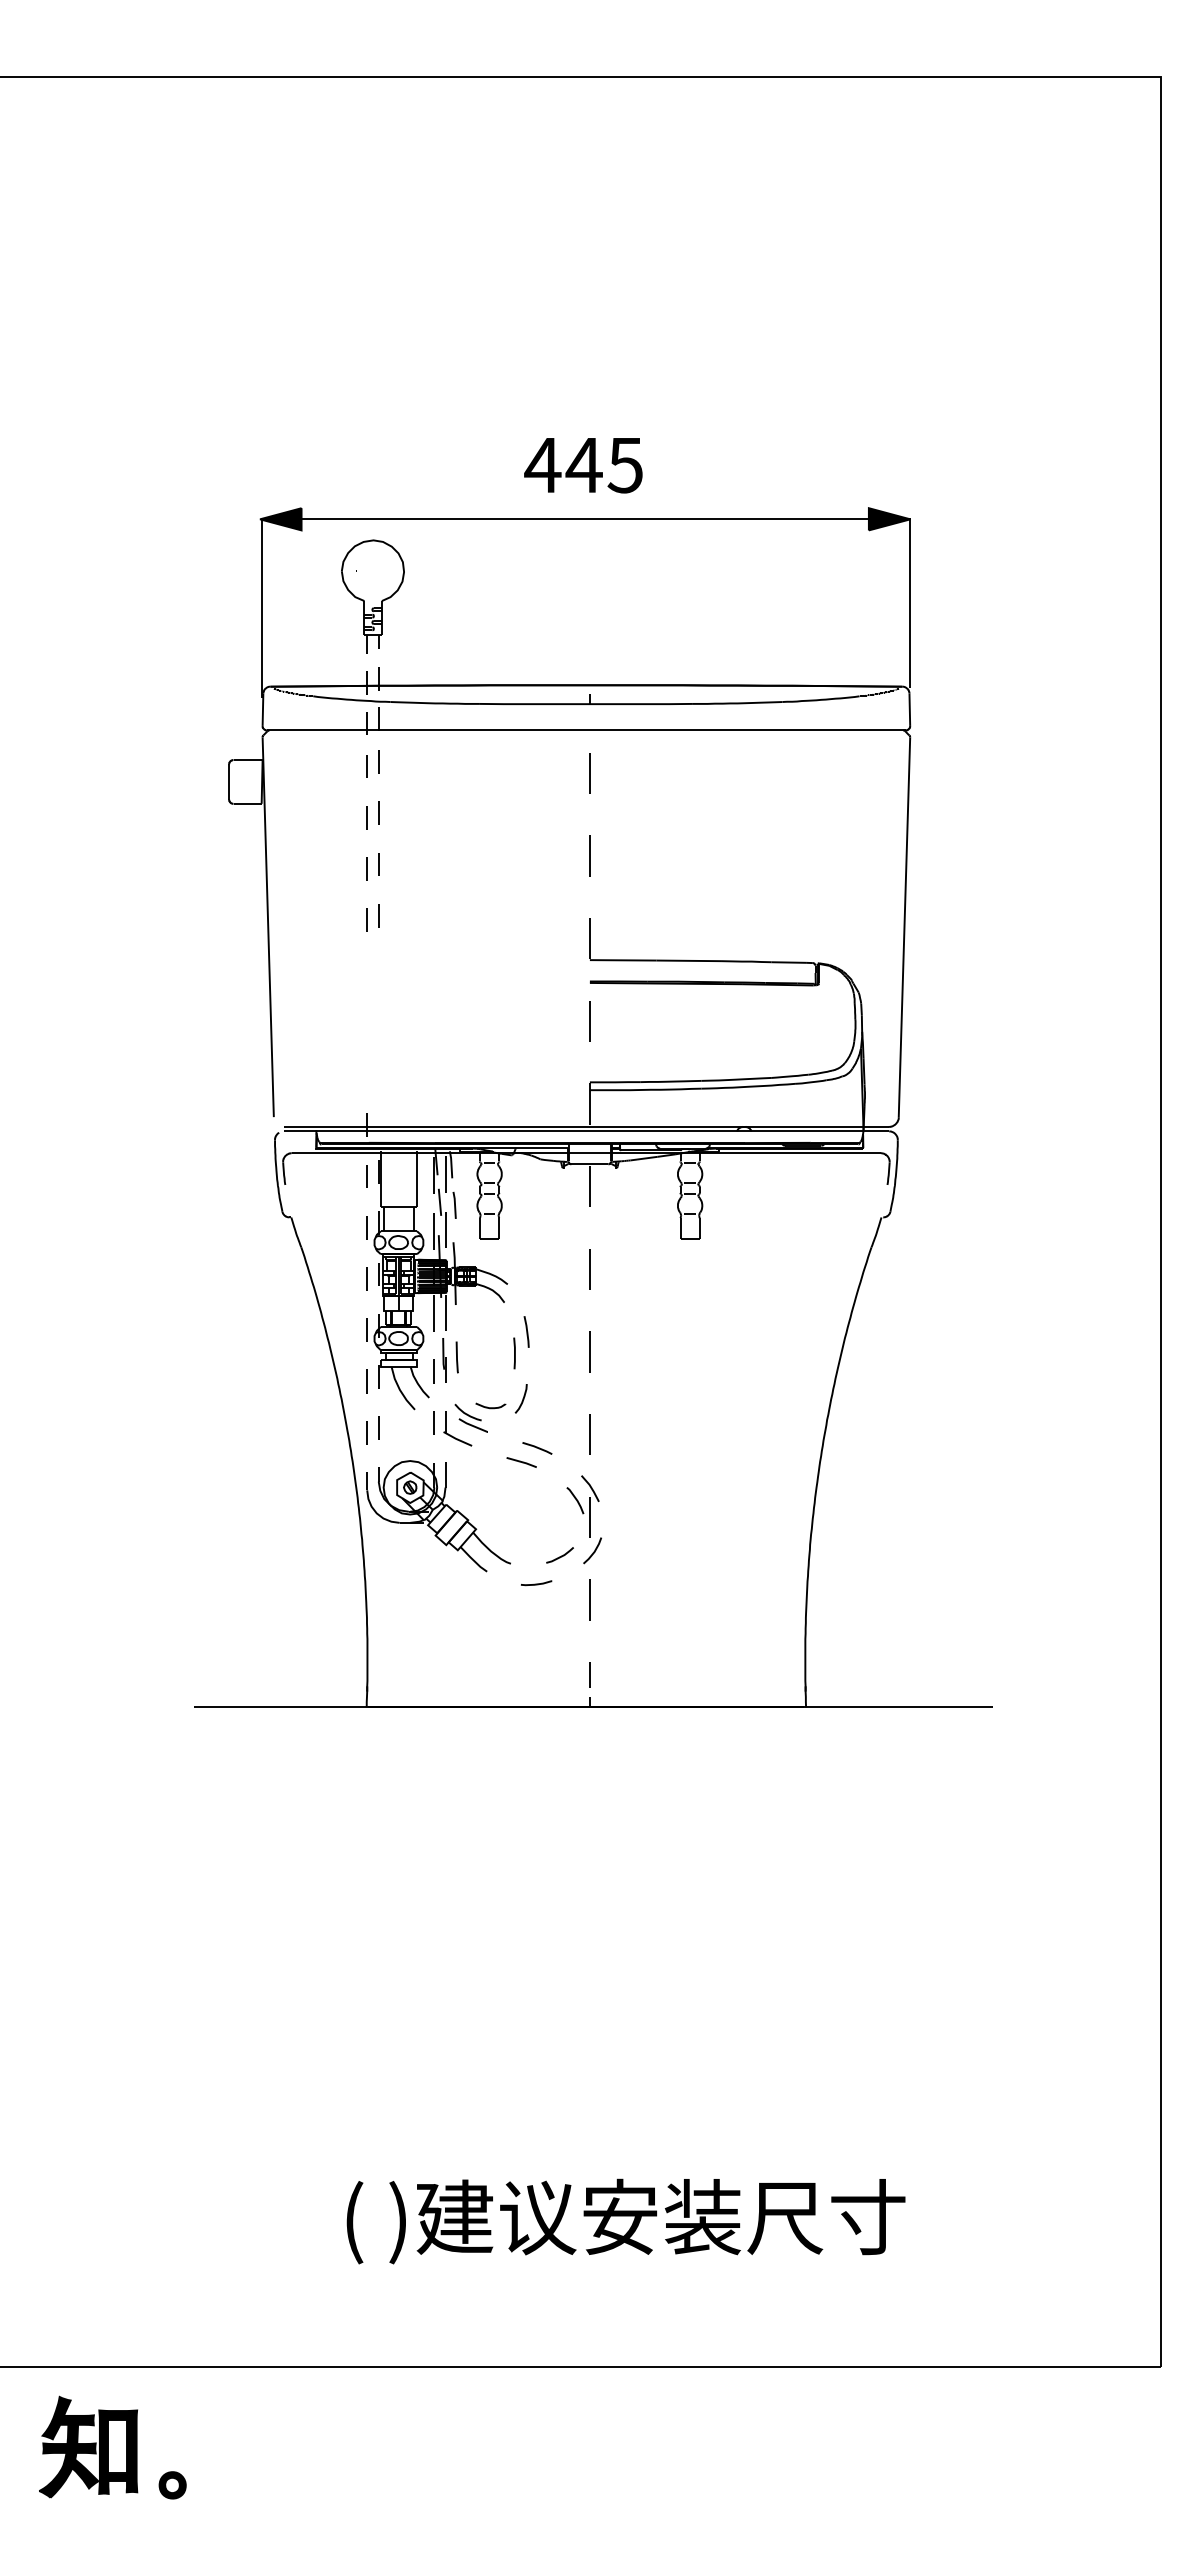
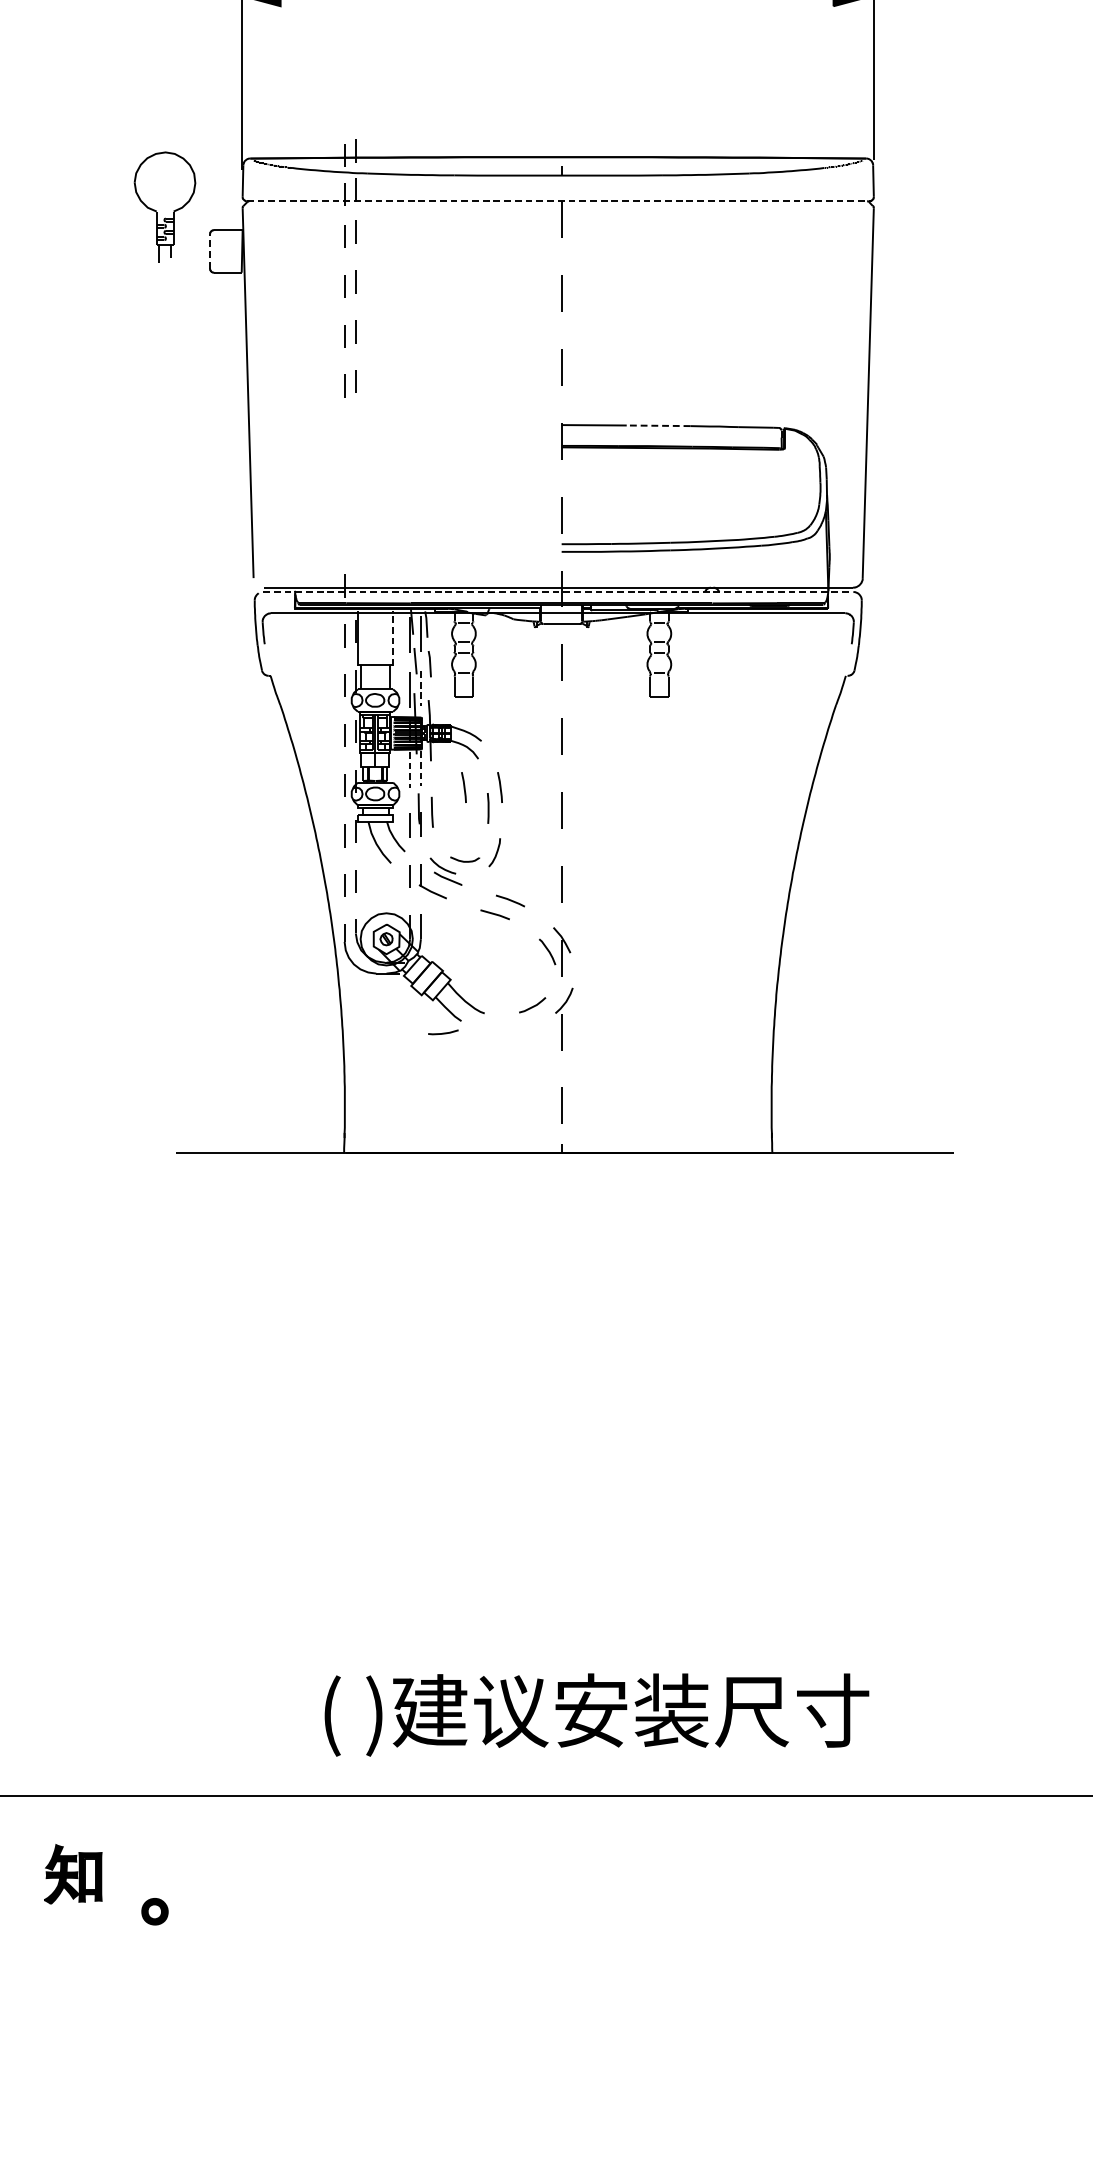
part: (372, 596) -> (164, 207), moved
line: (586, 730) -> (558, 201), solid -> dashed
line: (229, 781) -> (210, 250), solid -> dashed
line: (689, 960) -> (658, 425), solid -> dashed
line: (586, 1131) -> (558, 592), solid -> dashed
line: (416, 1179) -> (392, 638), solid -> dashed
line: (445, 1230) -> (420, 688), solid -> dashed
line: (445, 1313) -> (420, 769), solid -> dashed
line: (434, 1314) -> (410, 770), solid -> dashed
line: (489, 1331) -> (463, 787), added
curve: (536, 1583) -> (443, 1032), moved
text: (625, 2221) -> (596, 1714), moved
part: (88, 2446) -> (72, 1873), size x0.6

